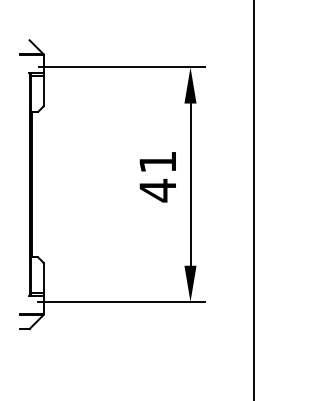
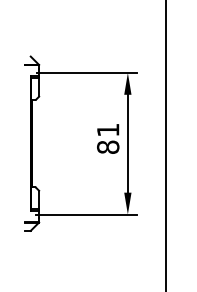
text: (158, 190) -> (108, 147), 41 -> 81

